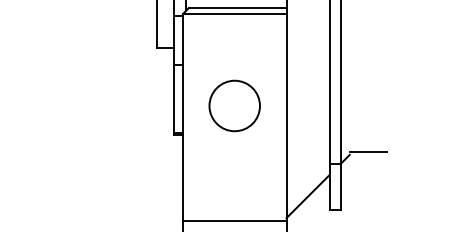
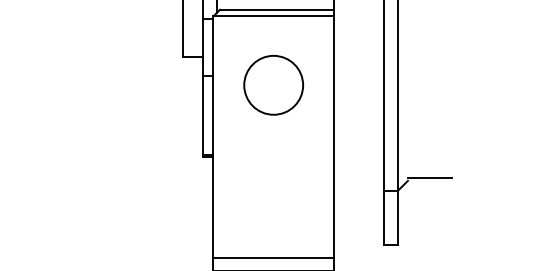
circle: (234, 105) -> (273, 84), moved
line: (307, 196) -> (358, 229), removed

